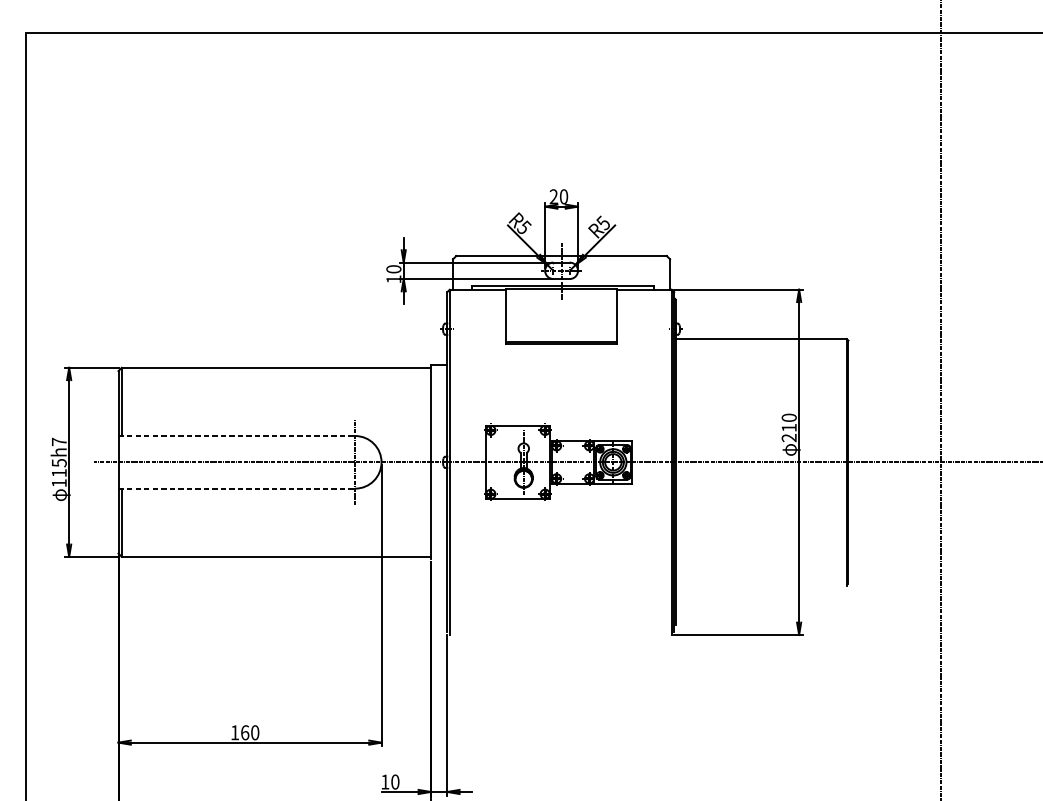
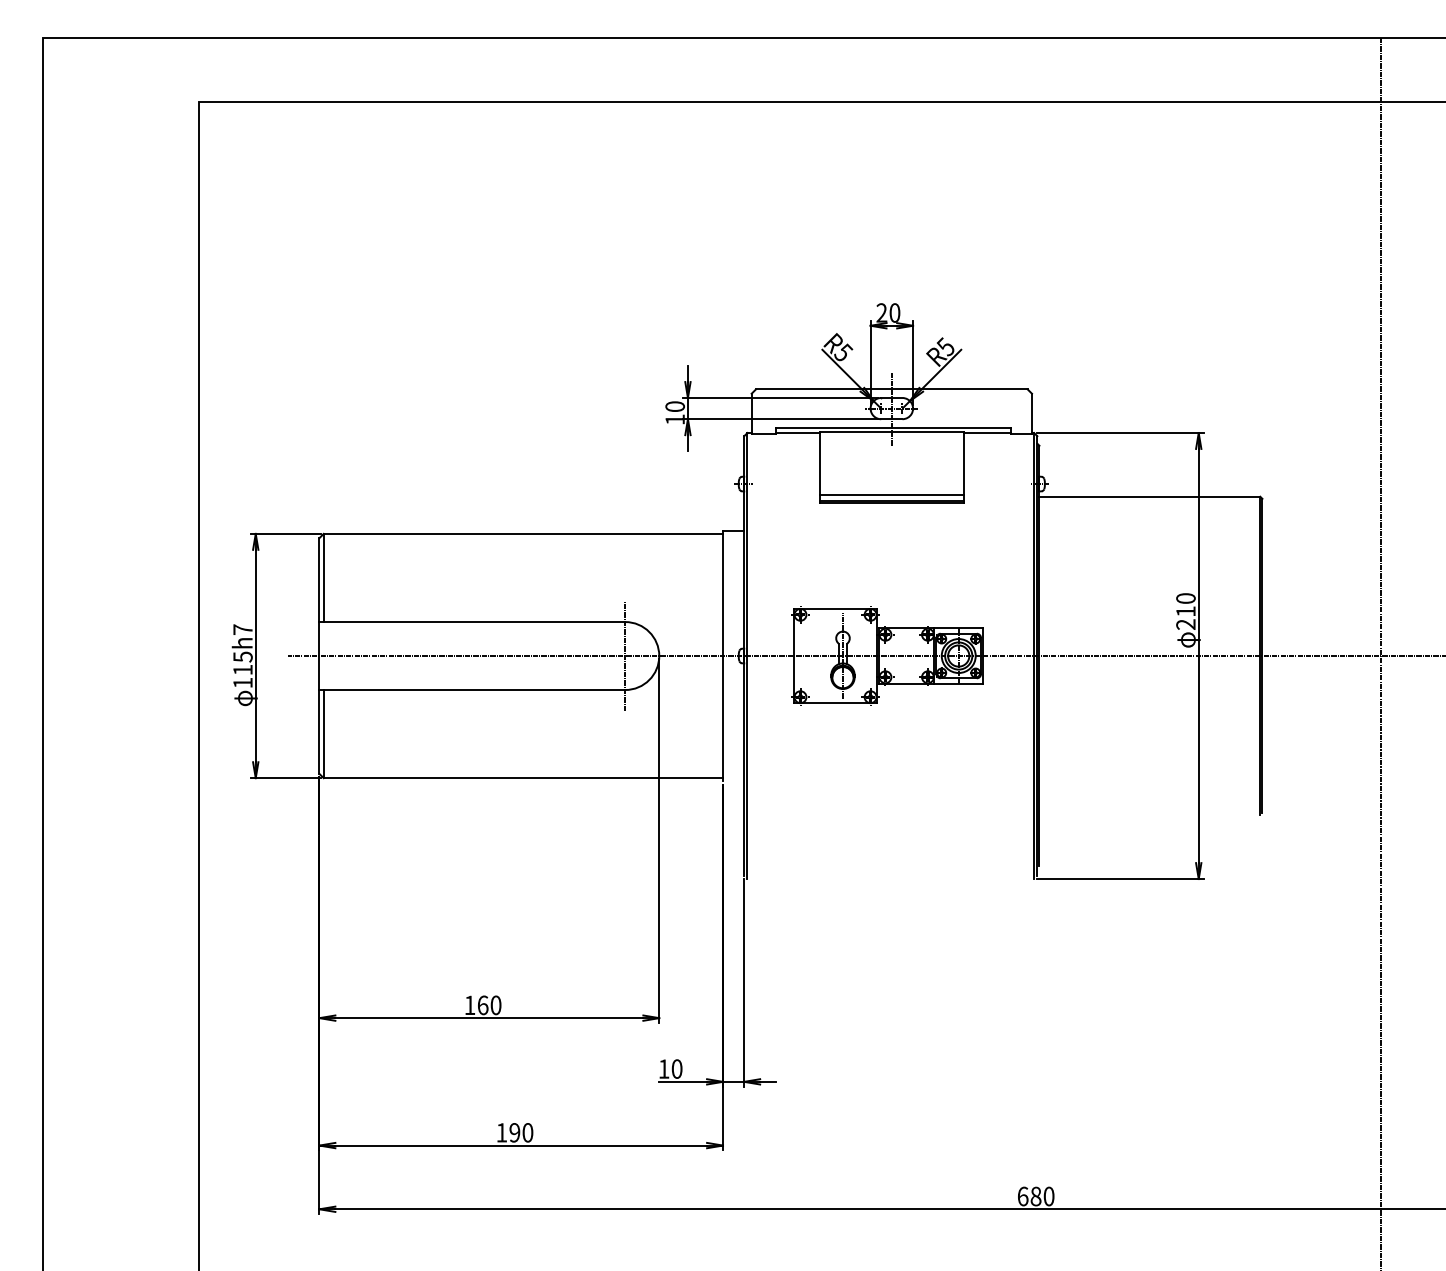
line: (561, 338) -> (891, 495), added
line: (236, 436) -> (472, 622), dashed -> solid
line: (236, 489) -> (472, 690), dashed -> solid

